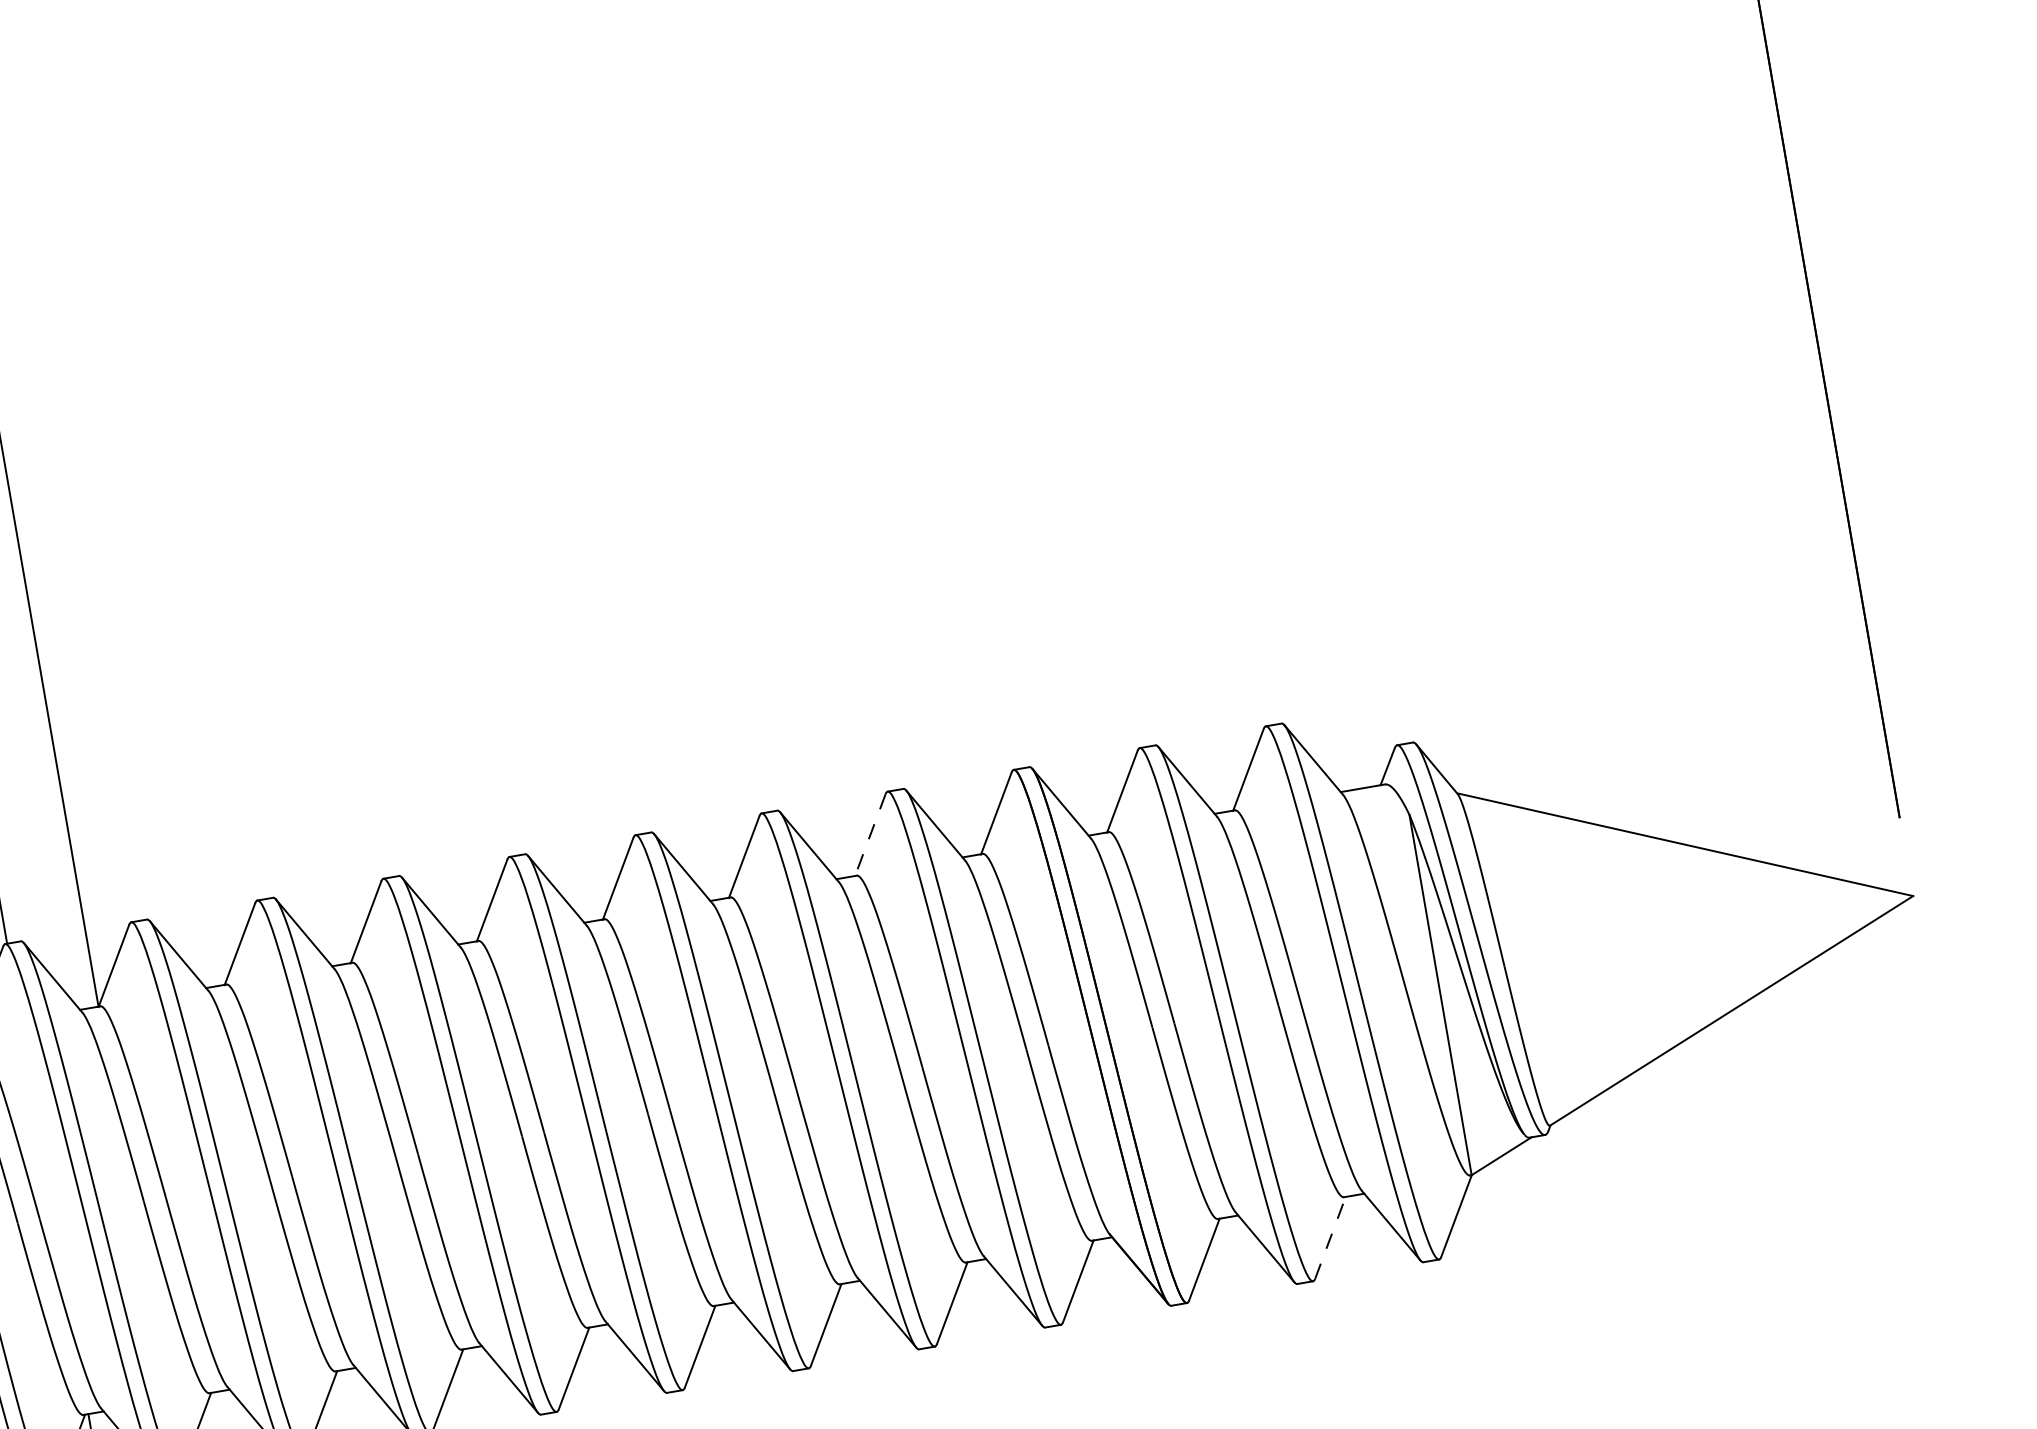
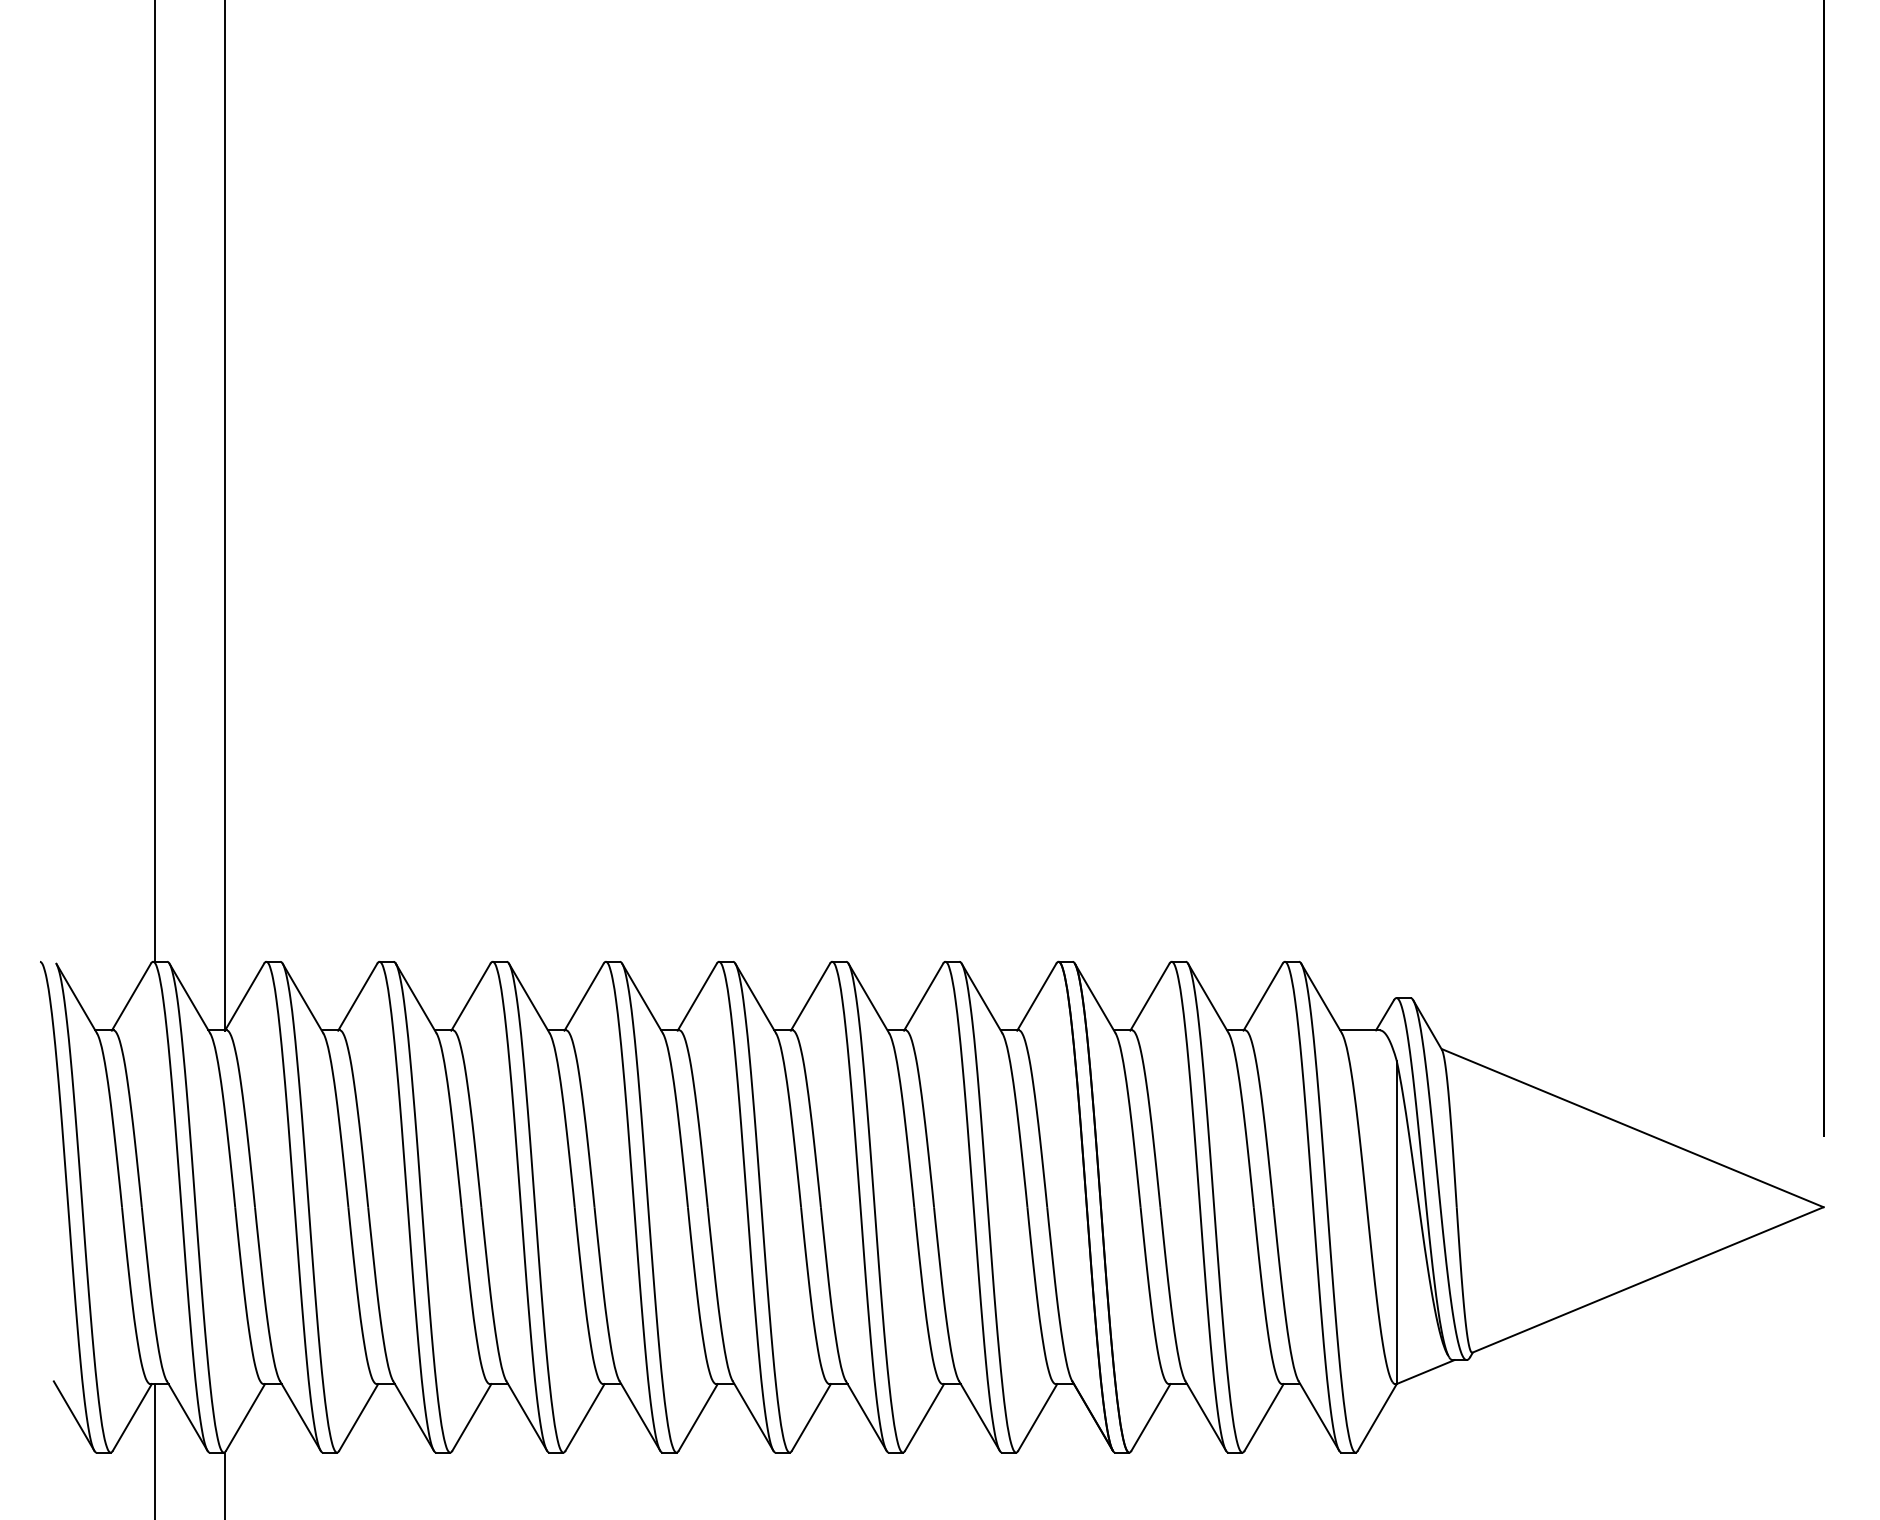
line: (870, 835) -> (923, 997), dashed -> solid
line: (1330, 1237) -> (1264, 1417), dashed -> solid

